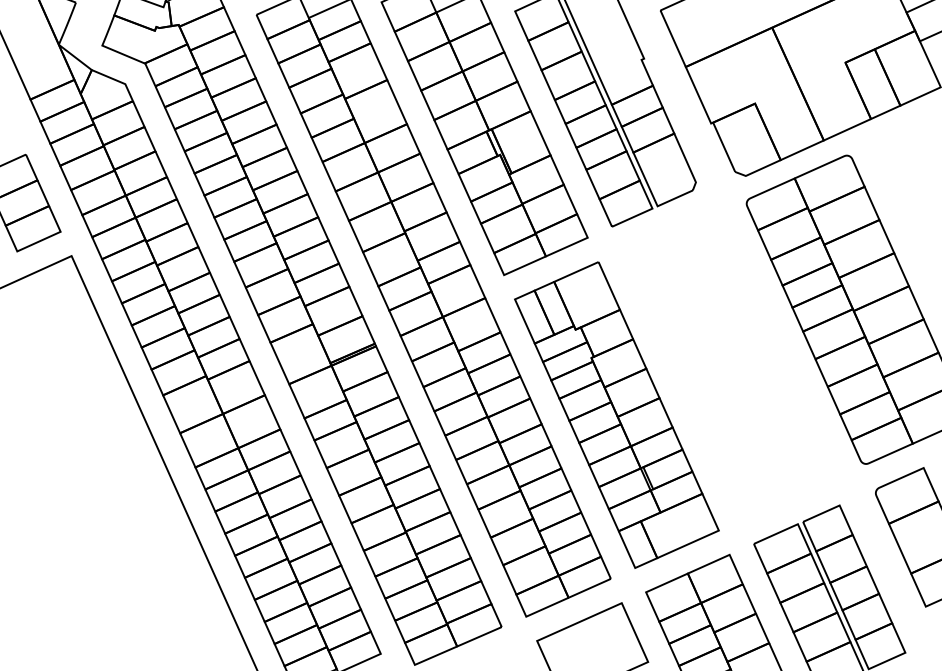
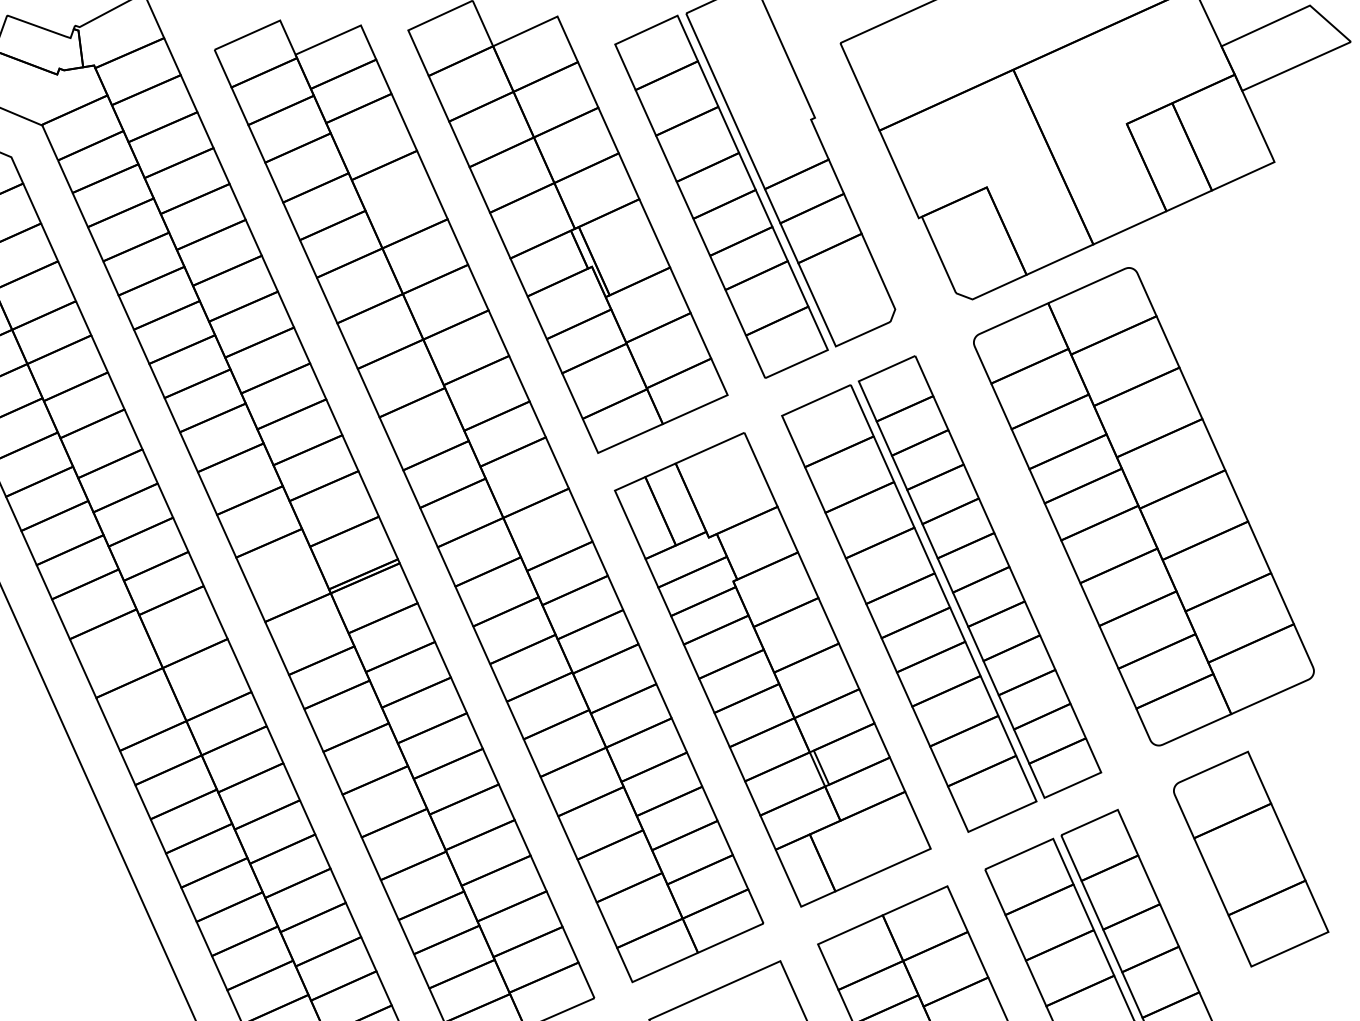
part: (725, 365) -> (941, 593), added

